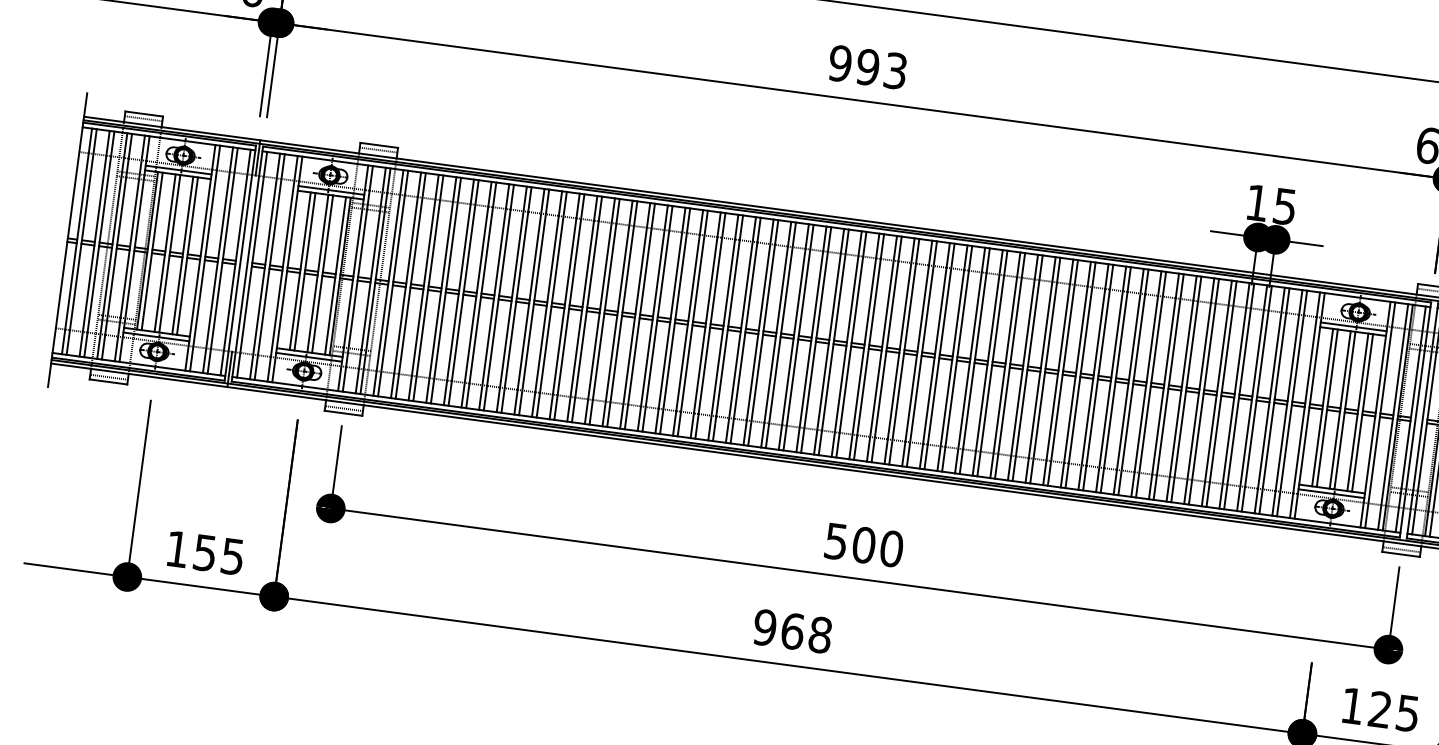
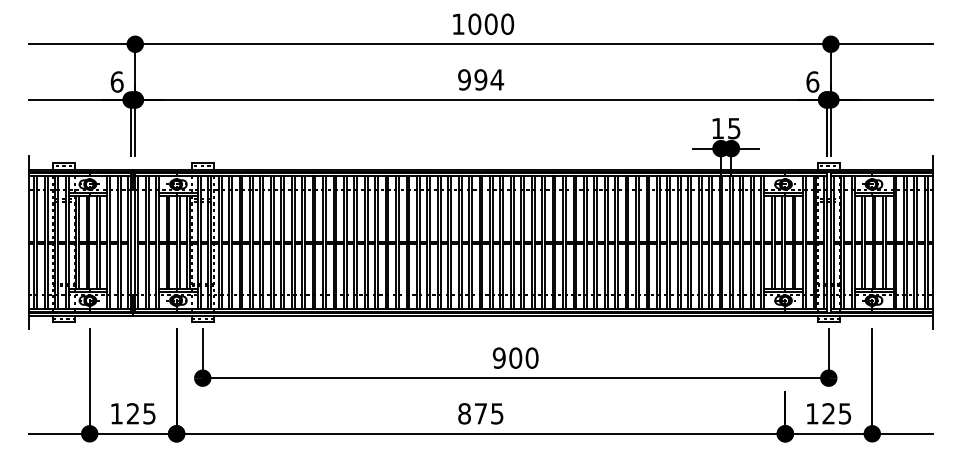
text: (896, 70) -> (497, 79), 993 -> 994
text: (835, 540) -> (498, 357), 500 -> 900
text: (204, 552) -> (132, 413), 155 -> 125
text: (792, 630) -> (480, 413), 968 -> 875

